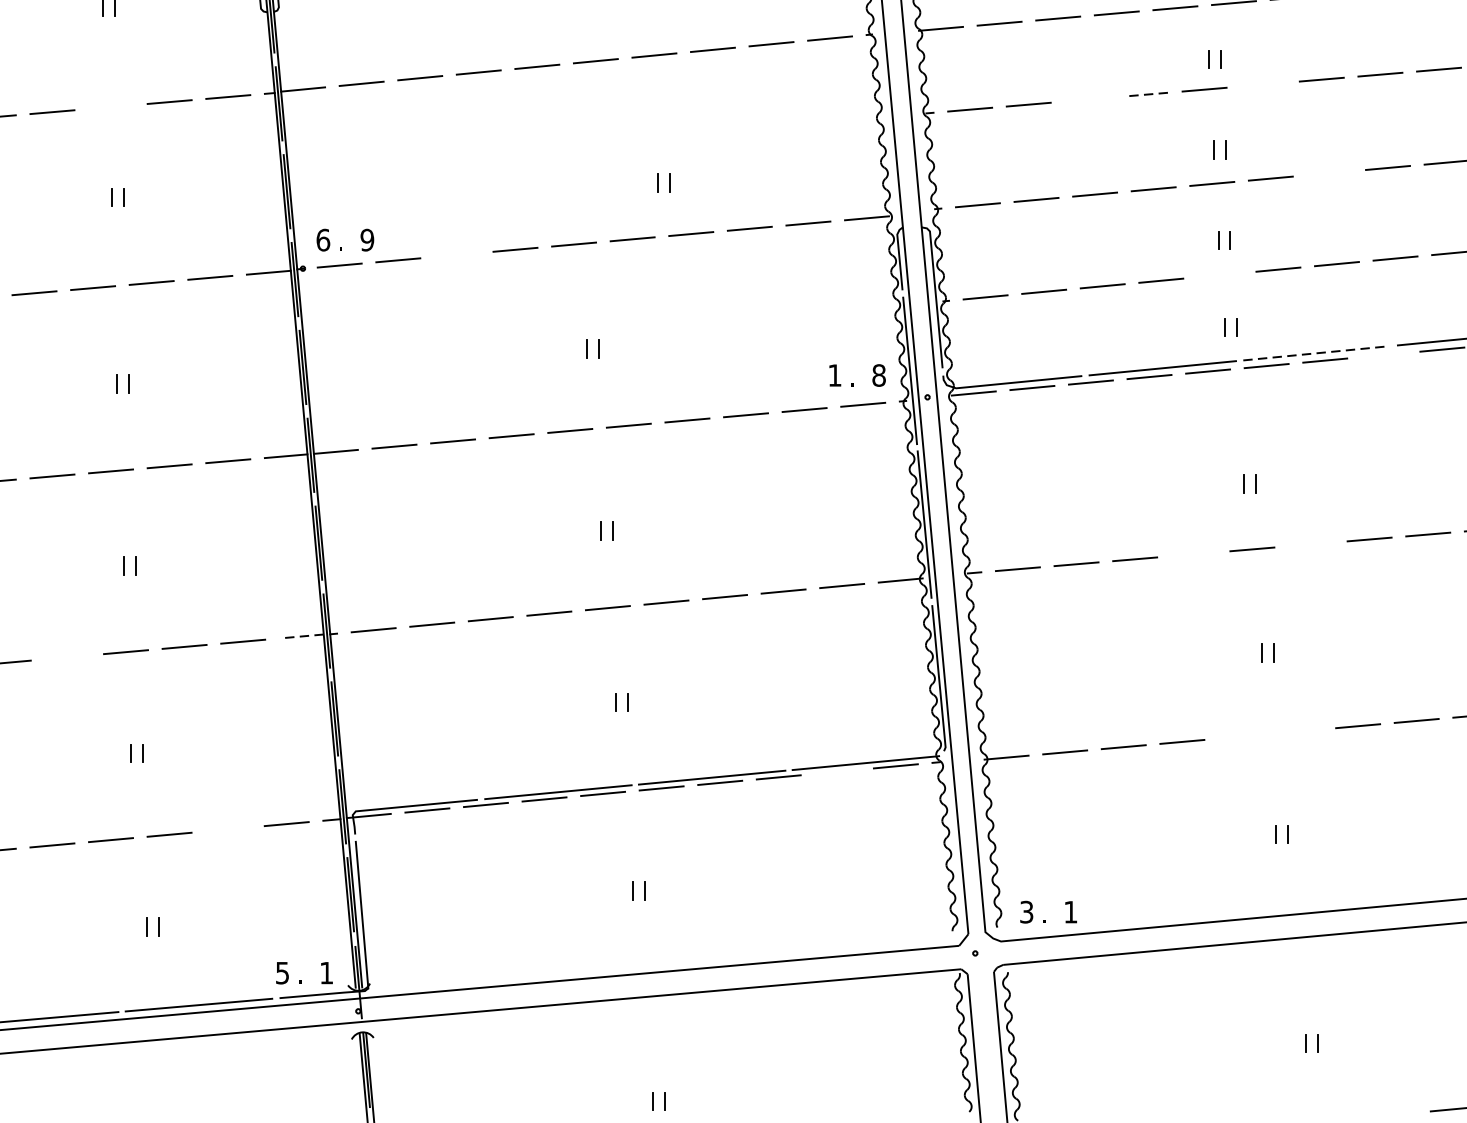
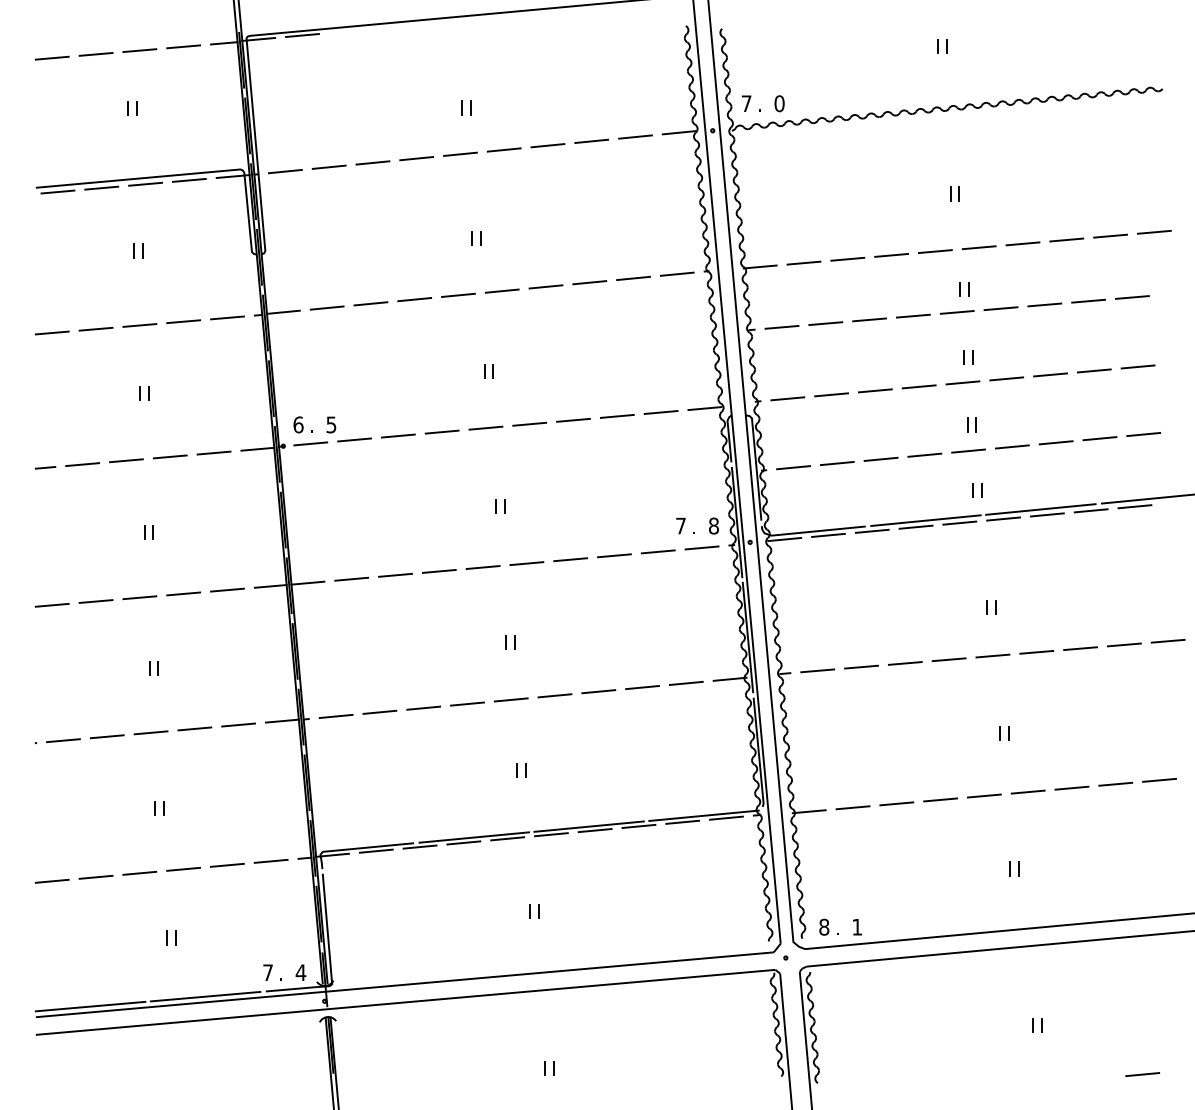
line: (1262, 84) -> (1000, 308), added
line: (1144, 95) -> (912, 316), dashed -> solid
line: (1087, 99) -> (869, 319), added
line: (110, 107) -> (139, 325), added
line: (1329, 172) -> (1050, 374), added
part: (663, 183) -> (488, 371), moved
text: (367, 239) -> (331, 424), 9 -> 5
line: (455, 254) -> (397, 435), added
line: (1219, 274) -> (968, 450), added
line: (1316, 353) -> (1040, 509), dashed -> solid
line: (1382, 354) -> (1090, 510), added
text: (834, 374) -> (680, 525), 1 -> 7
line: (1310, 543) -> (1036, 651), added
line: (1192, 554) -> (948, 659), added
line: (300, 636) -> (281, 721), dashed -> solid
line: (66, 657) -> (106, 736), added
line: (1298, 730) -> (1027, 791), added
line: (1239, 735) -> (983, 795), added
line: (837, 770) -> (682, 821), added
line: (226, 828) -> (226, 864), added
text: (1027, 911) -> (824, 926), 3 -> 8
text: (281, 972) -> (267, 972), 5 -> 7
text: (325, 972) -> (300, 972), 1 -> 4

